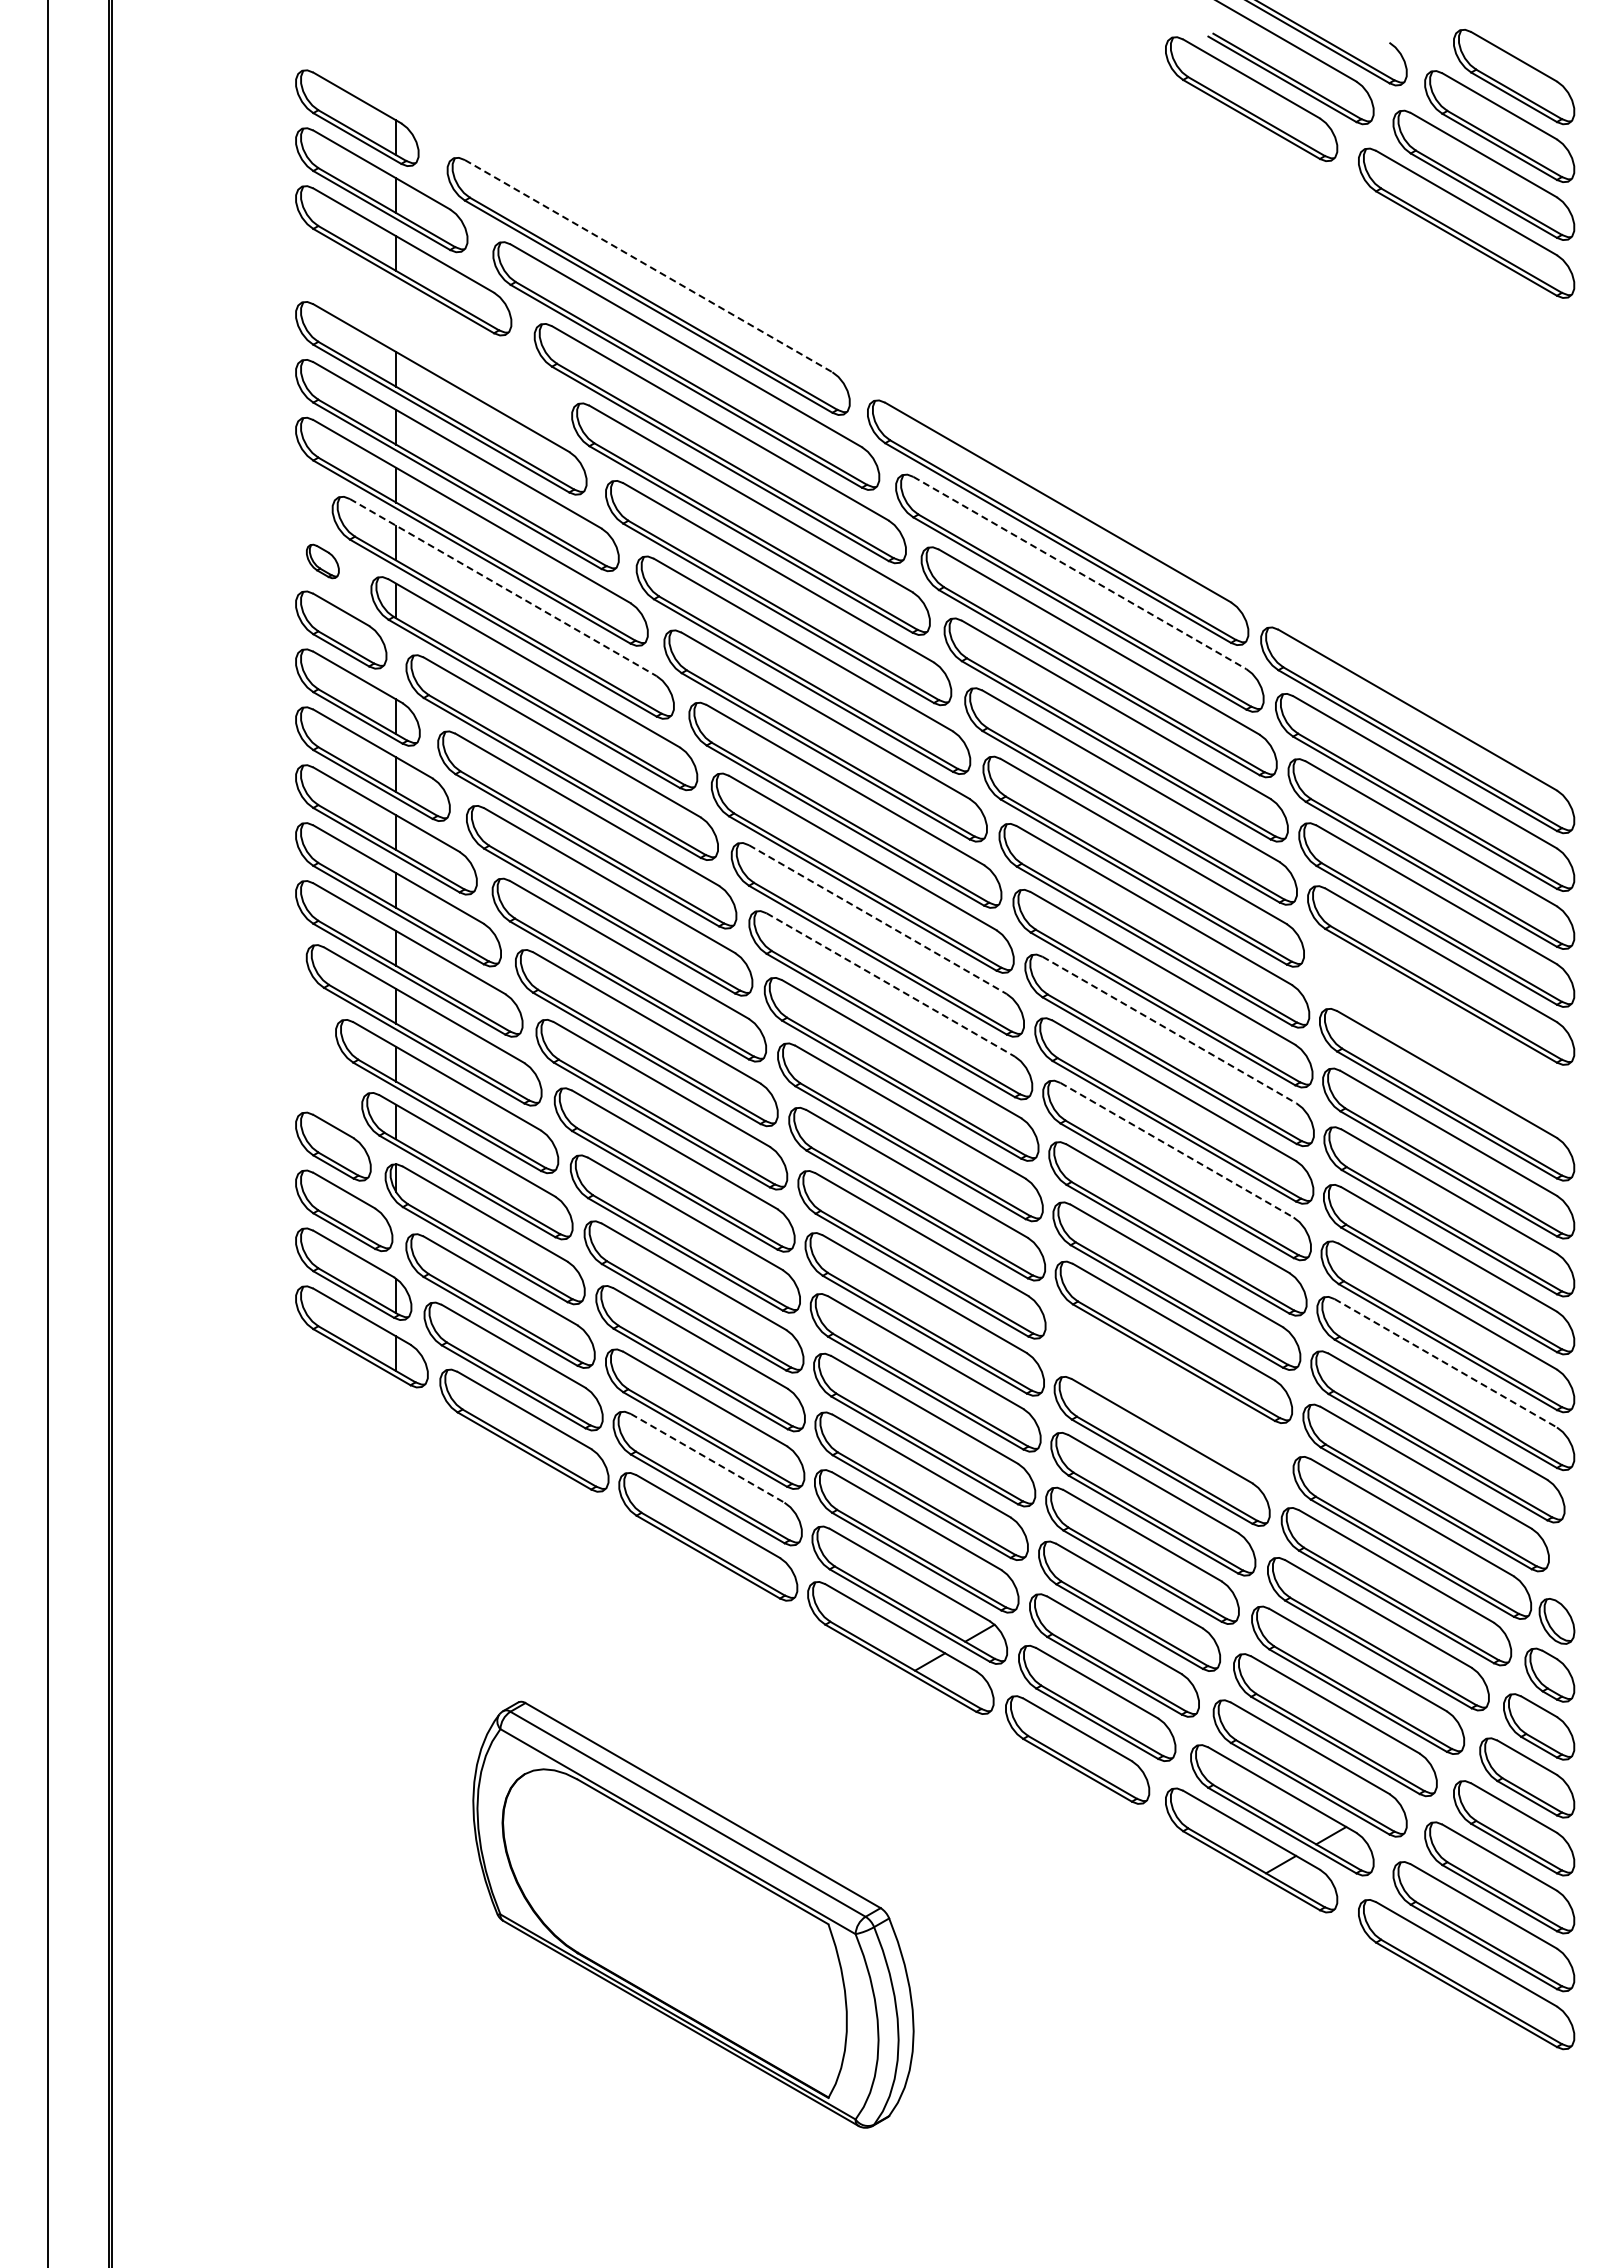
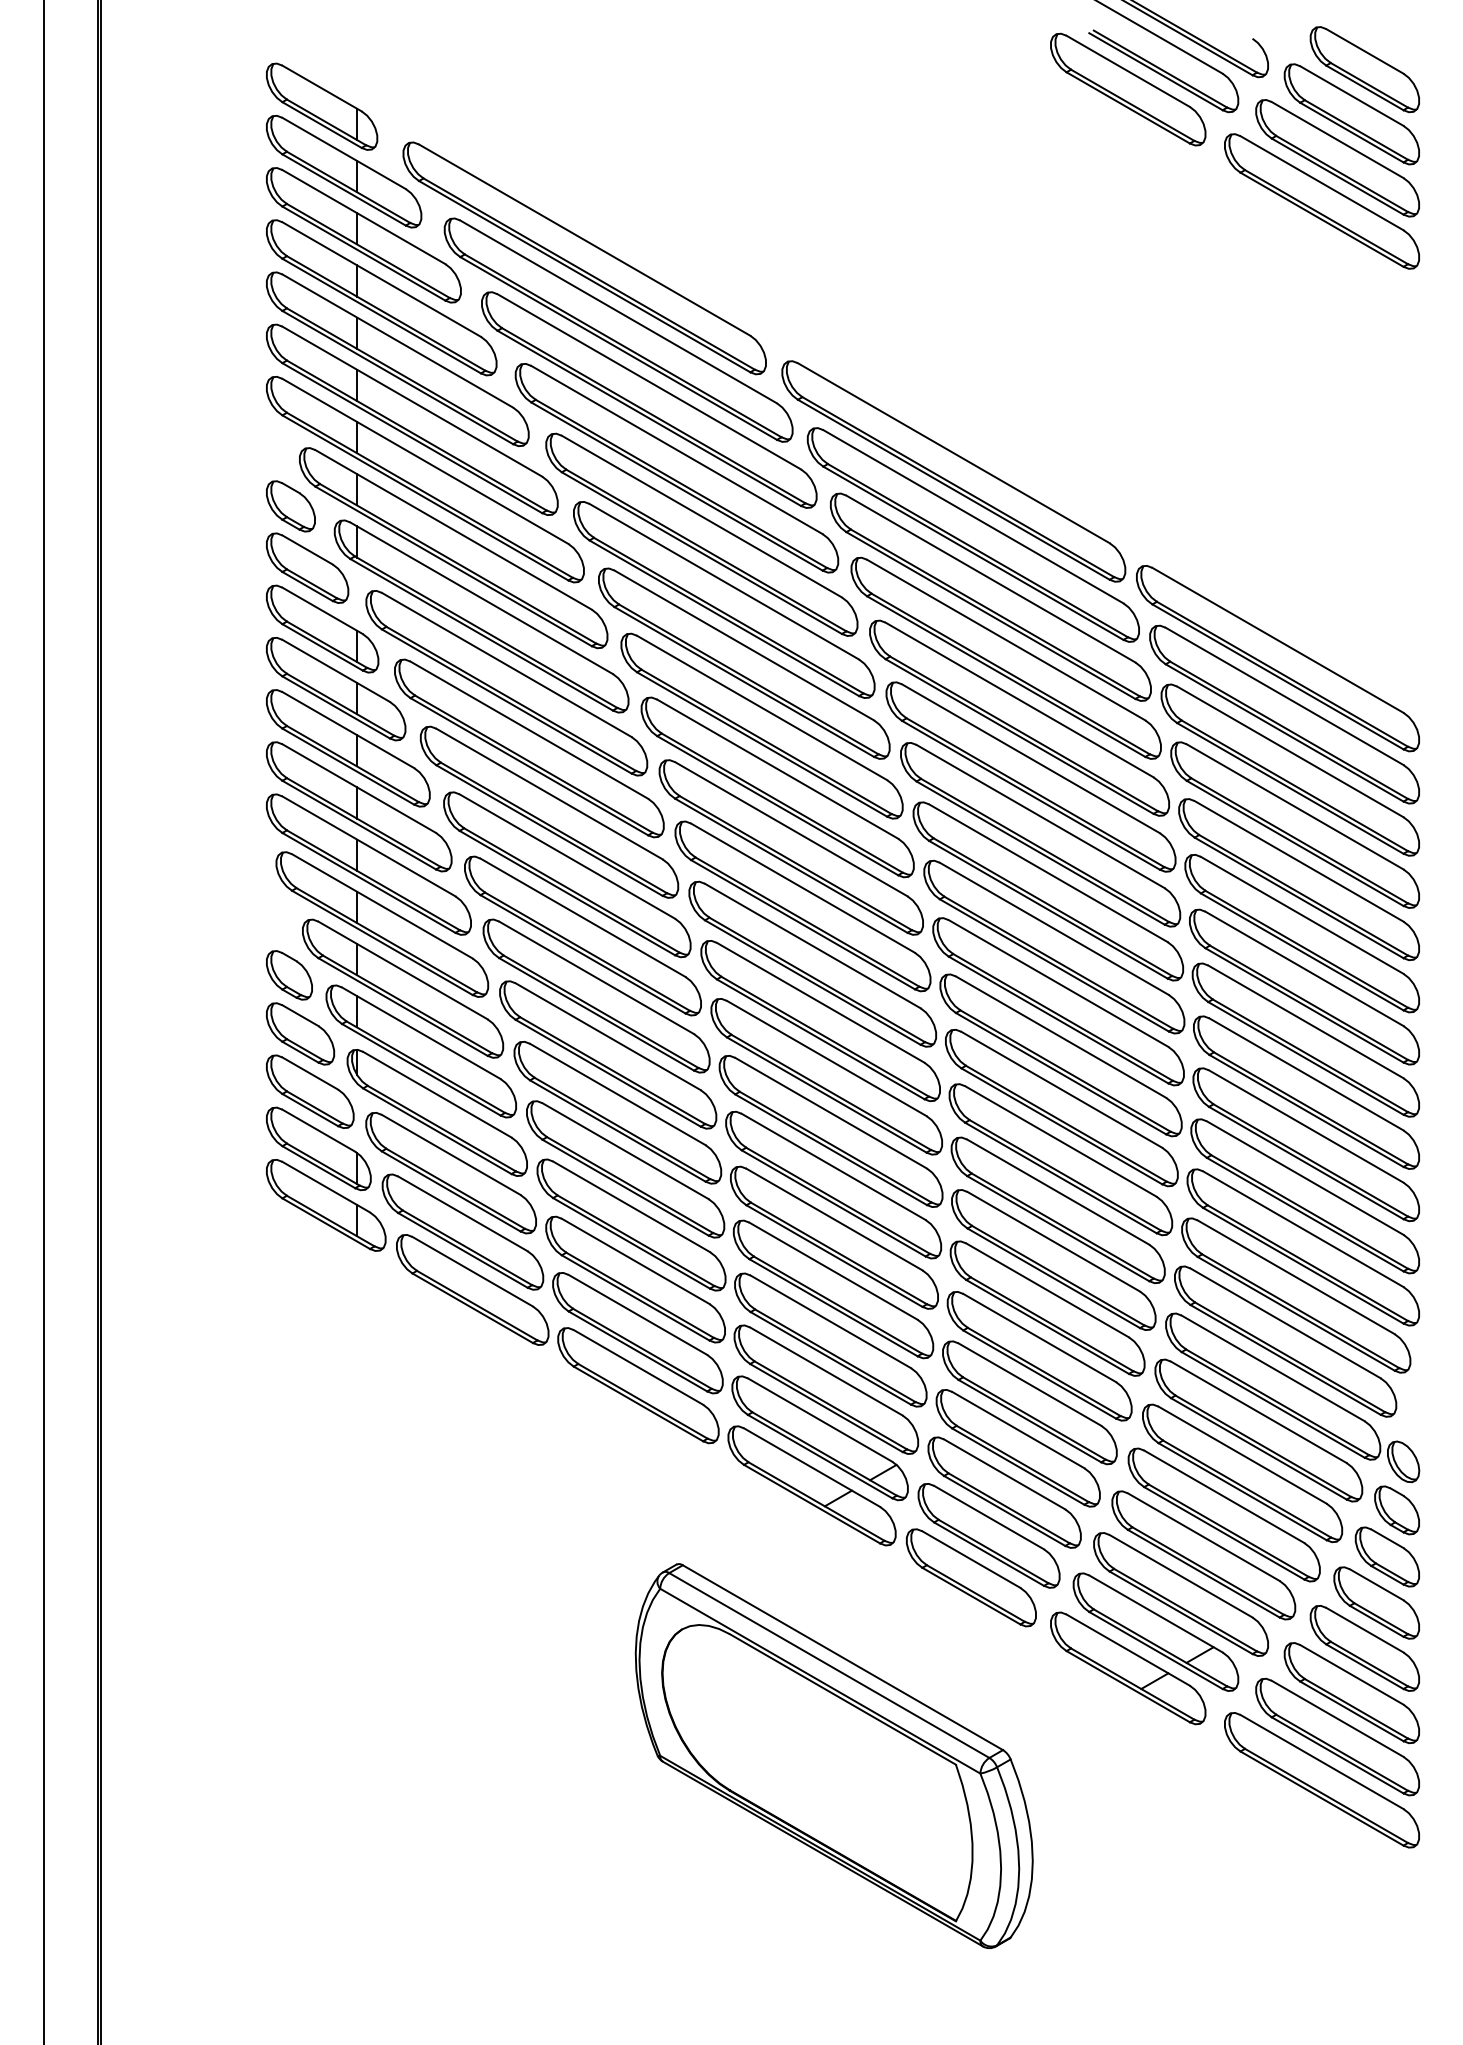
line: (649, 266) -> (585, 240), dashed -> solid
part: (423, 330) -> (381, 298), added
part: (322, 561) -> (290, 506), size x1.67
line: (1080, 573) -> (974, 517), dashed -> solid
line: (503, 587) -> (453, 529), dashed -> solid
line: (877, 919) -> (790, 829), dashed -> solid
line: (891, 985) -> (803, 888), dashed -> solid
line: (1169, 1030) -> (1054, 929), dashed -> solid
part: (1444, 1035) -> (1302, 933), added
part: (321, 1081) -> (289, 975), added
line: (1177, 1150) -> (1061, 1037), dashed -> solid
line: (1446, 1363) -> (1303, 1229), dashed -> solid
part: (1168, 1396) -> (1053, 1259), added
line: (707, 1458) -> (637, 1315), dashed -> solid
part: (693, 1914) -> (834, 1755), moved

